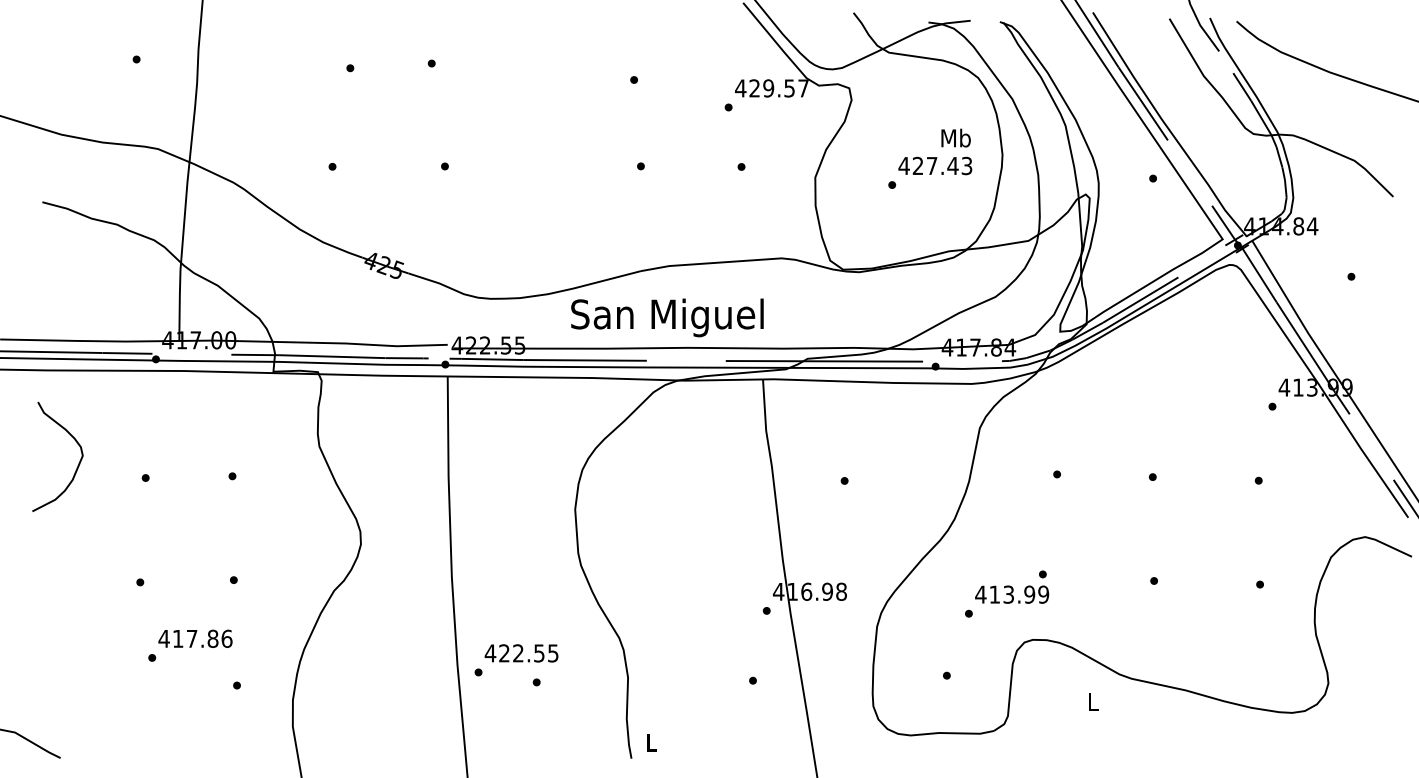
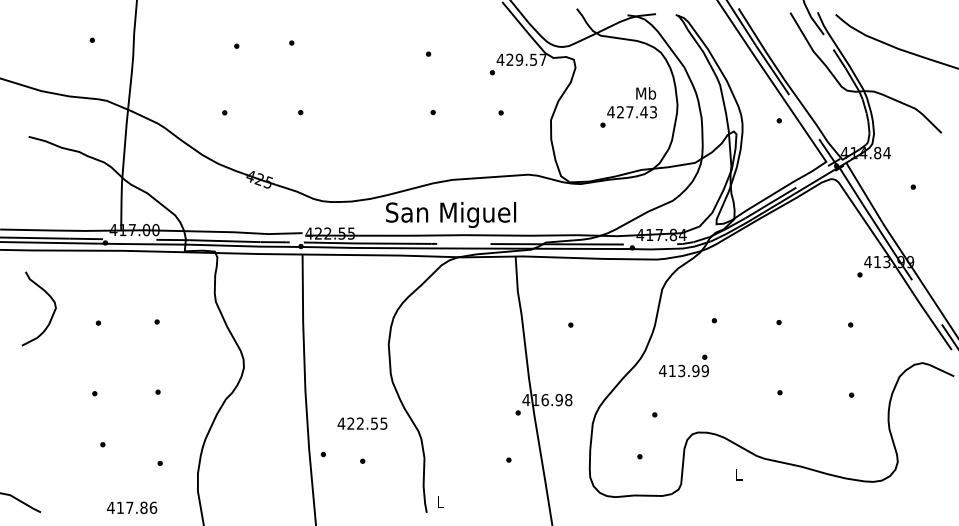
text: (1011, 586) -> (683, 365), moved
text: (196, 638) -> (132, 507), moved
text: (521, 653) -> (362, 423), moved

